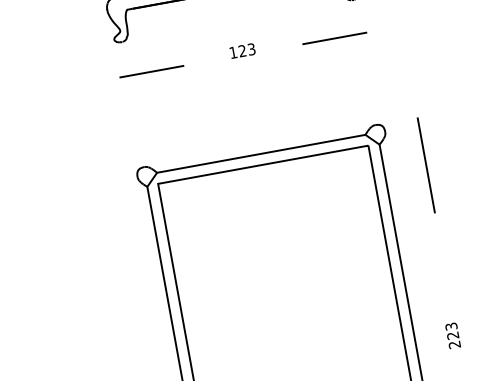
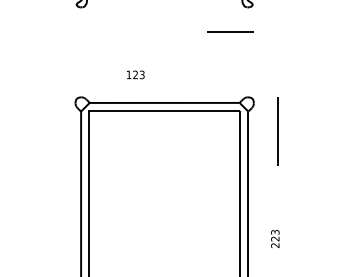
text: (242, 50) -> (135, 74), moved
line: (151, 71) -> (98, 31), removed
text: (453, 334) -> (275, 238), moved

